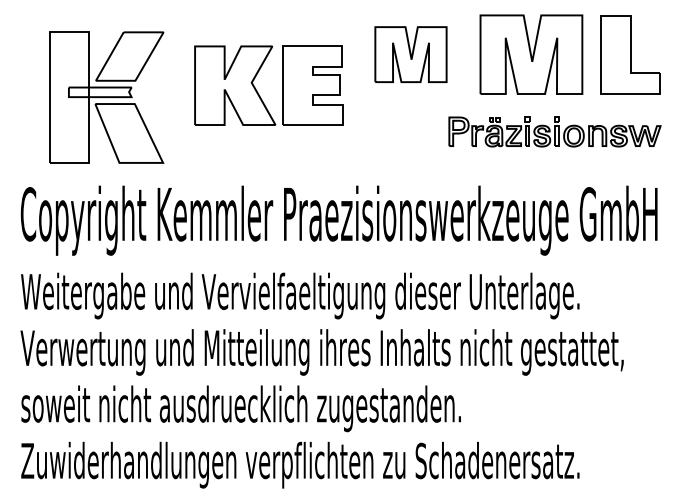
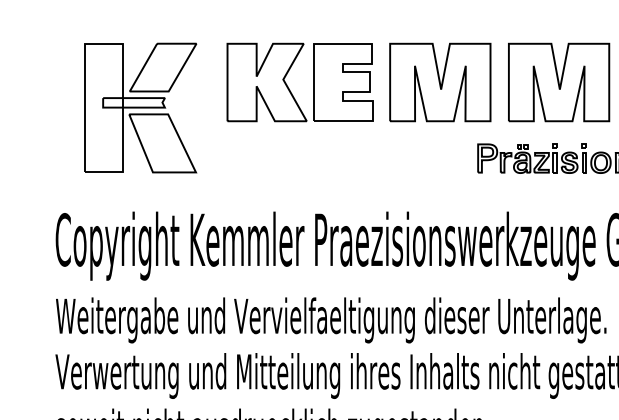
part: (410, 54) -> (439, 82), size x1.43
part: (257, 90) -> (289, 87), moved
part: (106, 97) -> (140, 107), moved

